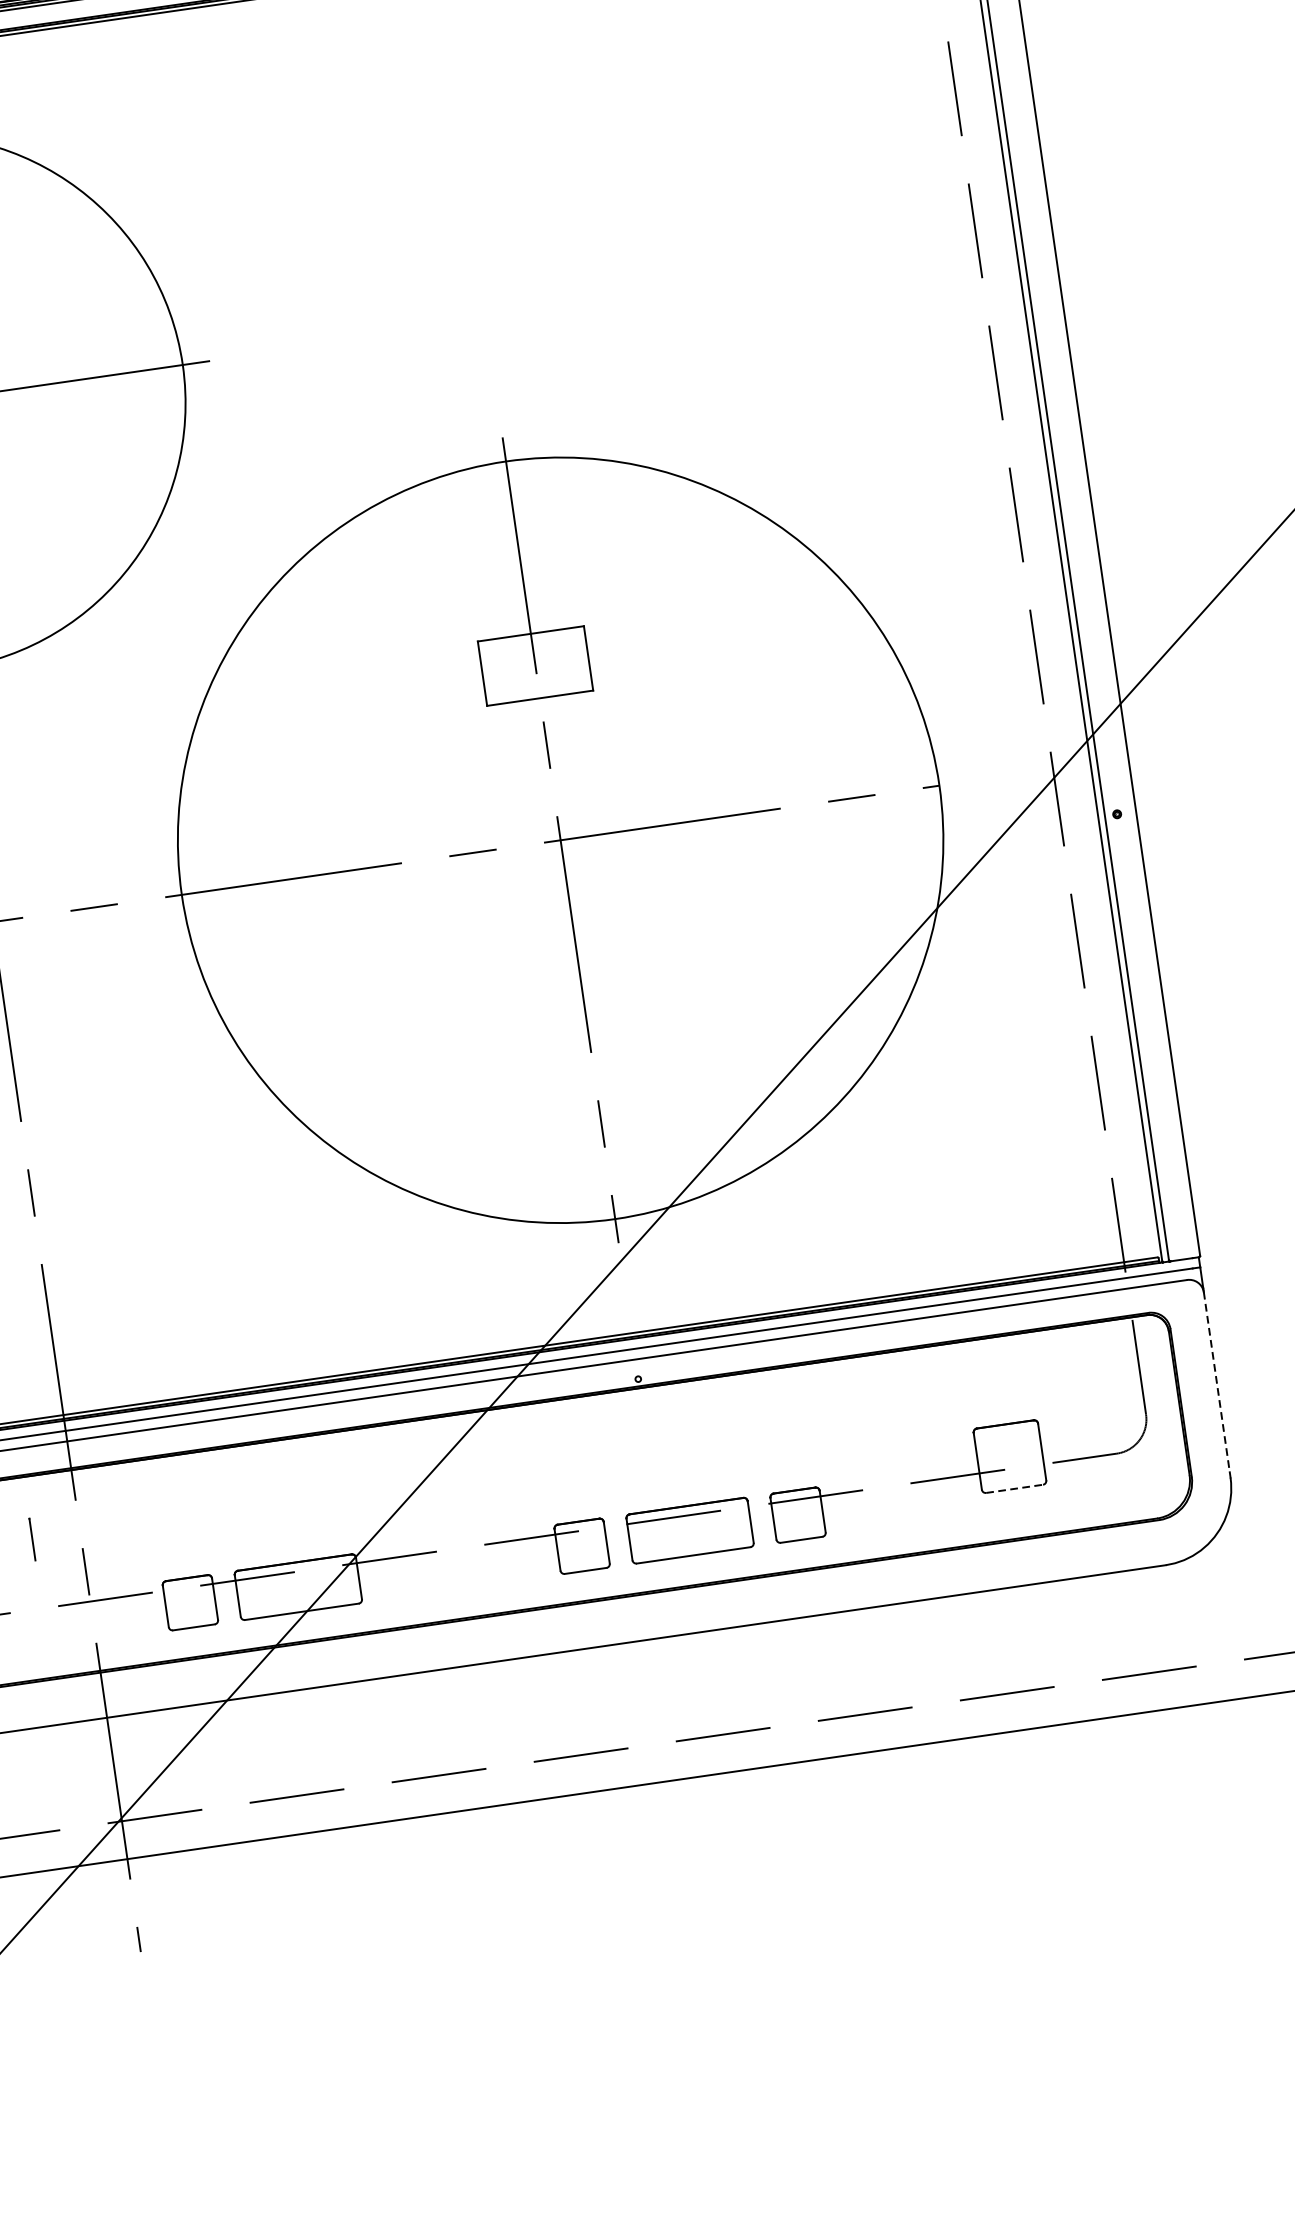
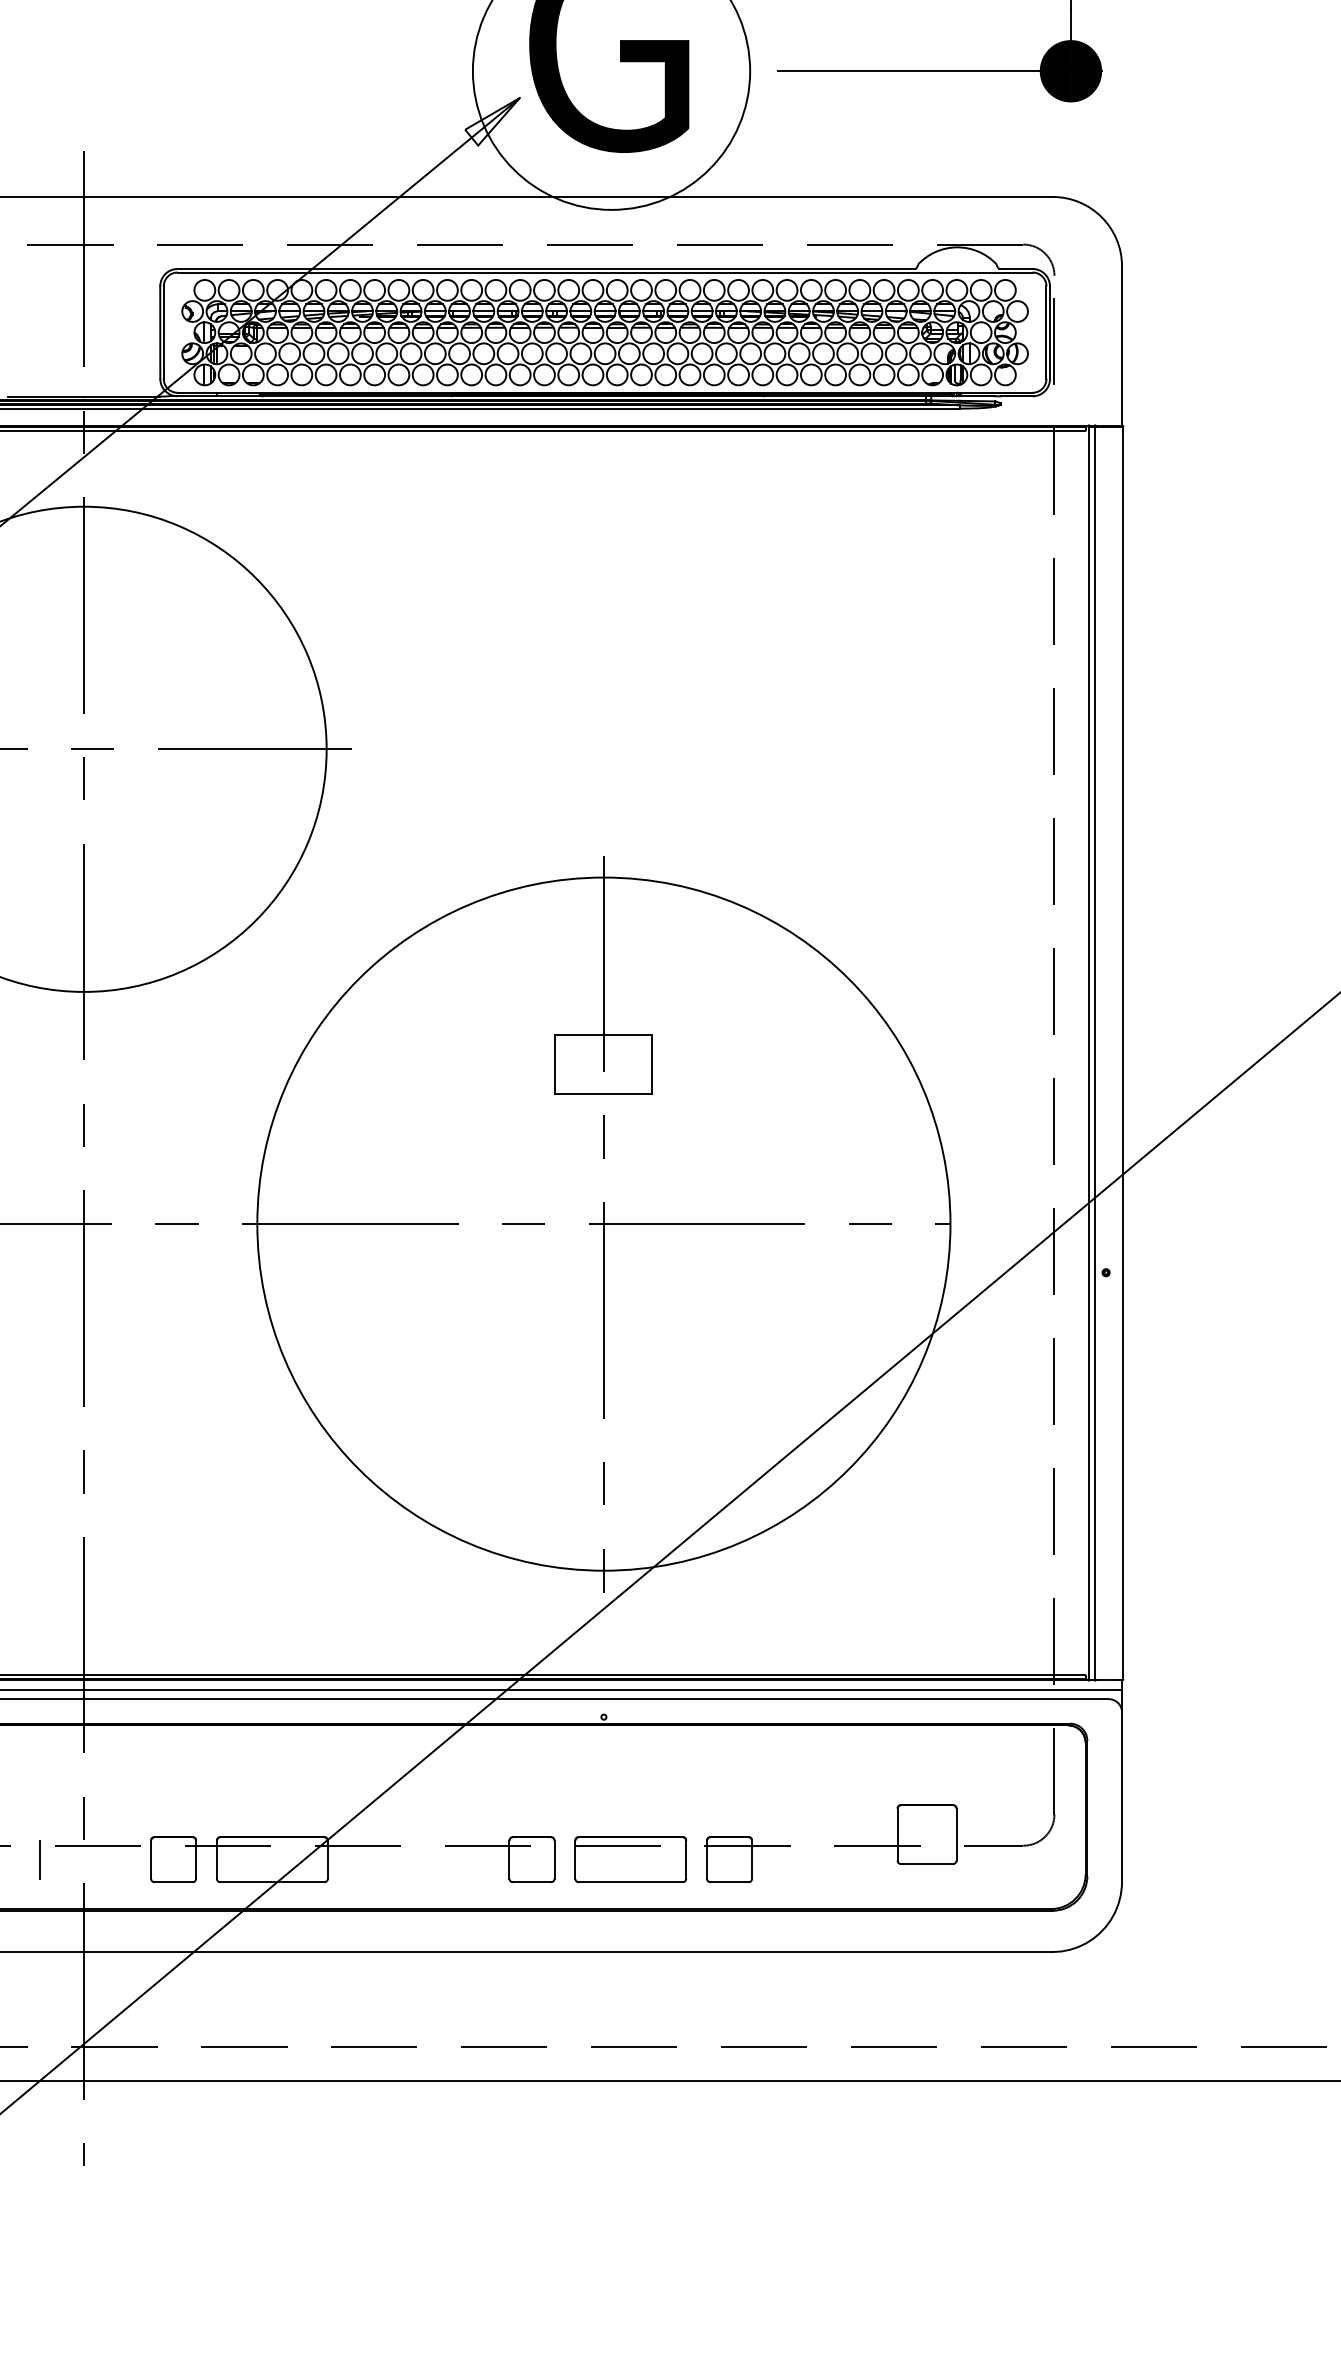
line: (1217, 1382) -> (1122, 1794), dashed -> solid
line: (1015, 1489) -> (927, 1864), dashed -> solid
line: (31, 1539) -> (39, 1859), moved

